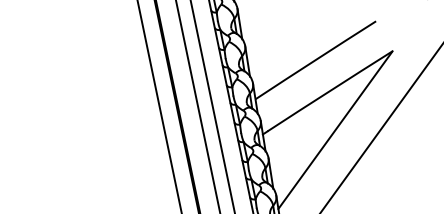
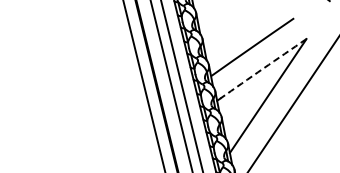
arc: (330, 90) -> (263, 68), solid -> dashed

